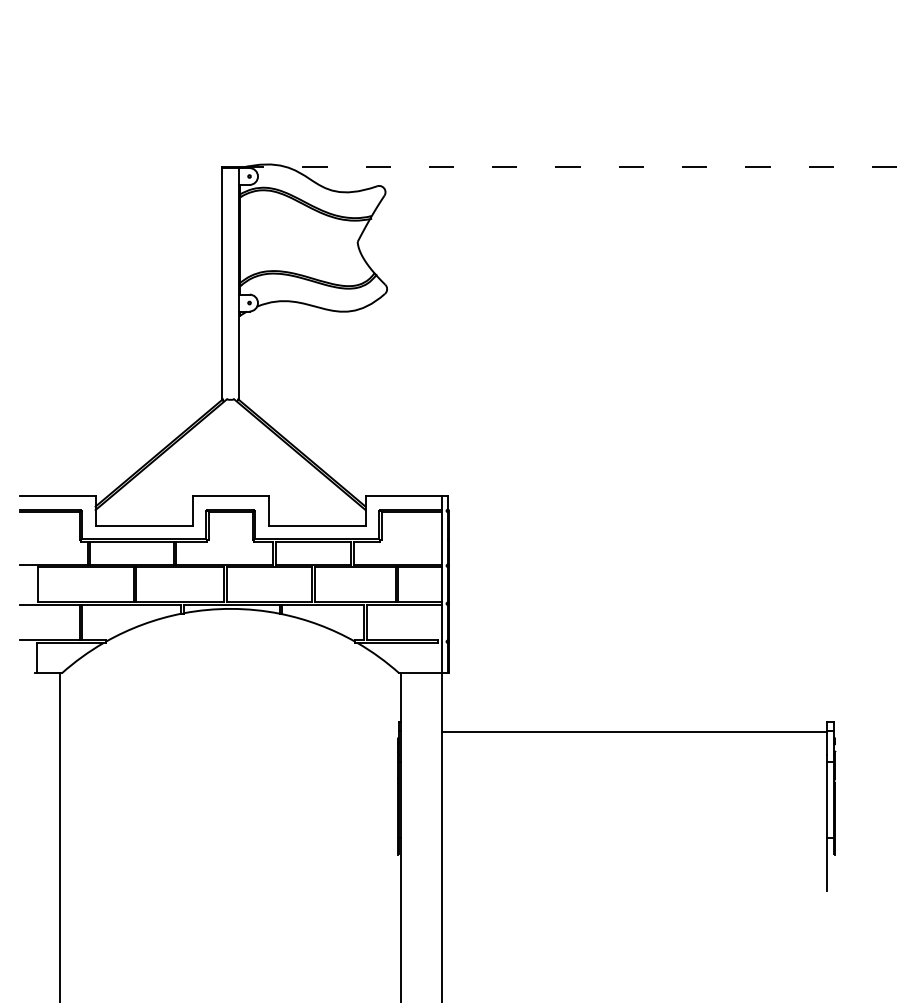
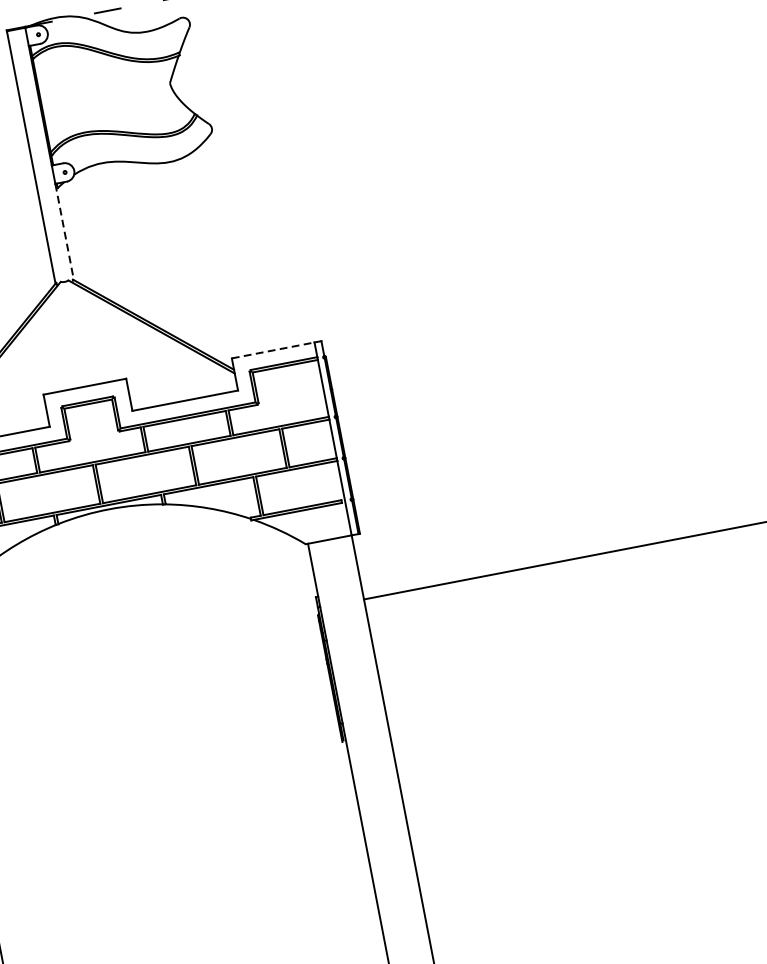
line: (239, 356) -> (65, 232), solid -> dashed
line: (403, 496) -> (273, 350), solid -> dashed

